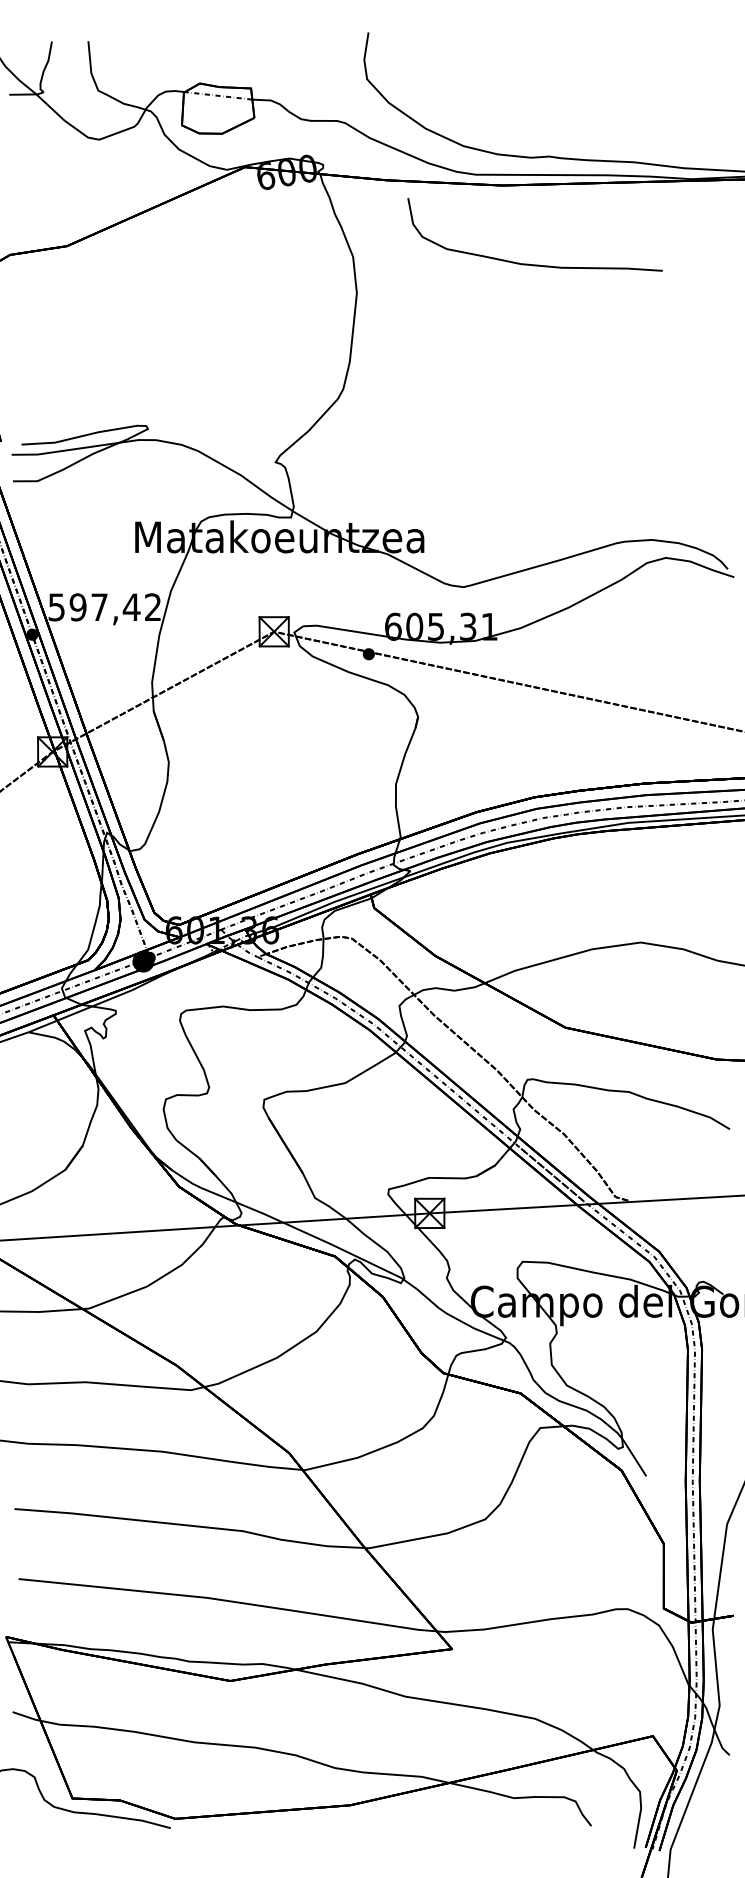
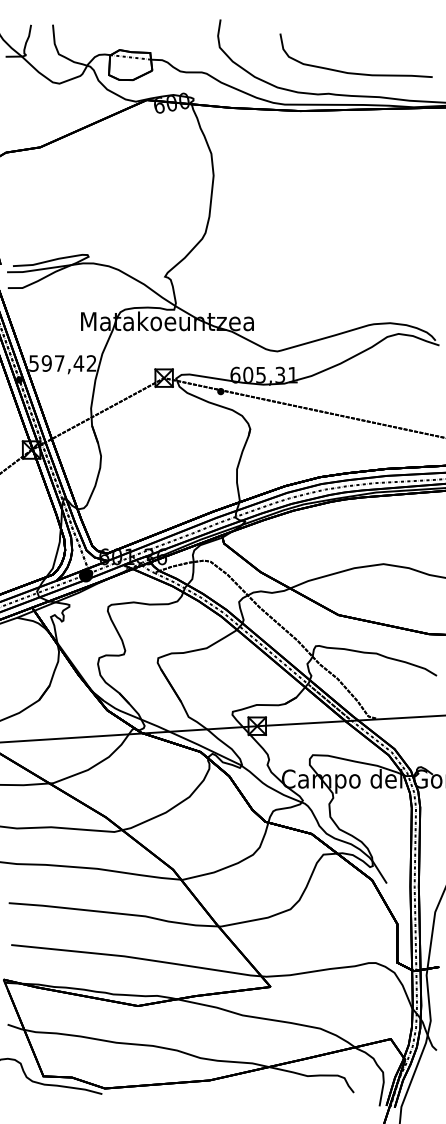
curve: (533, 263) -> (355, 72), moved

